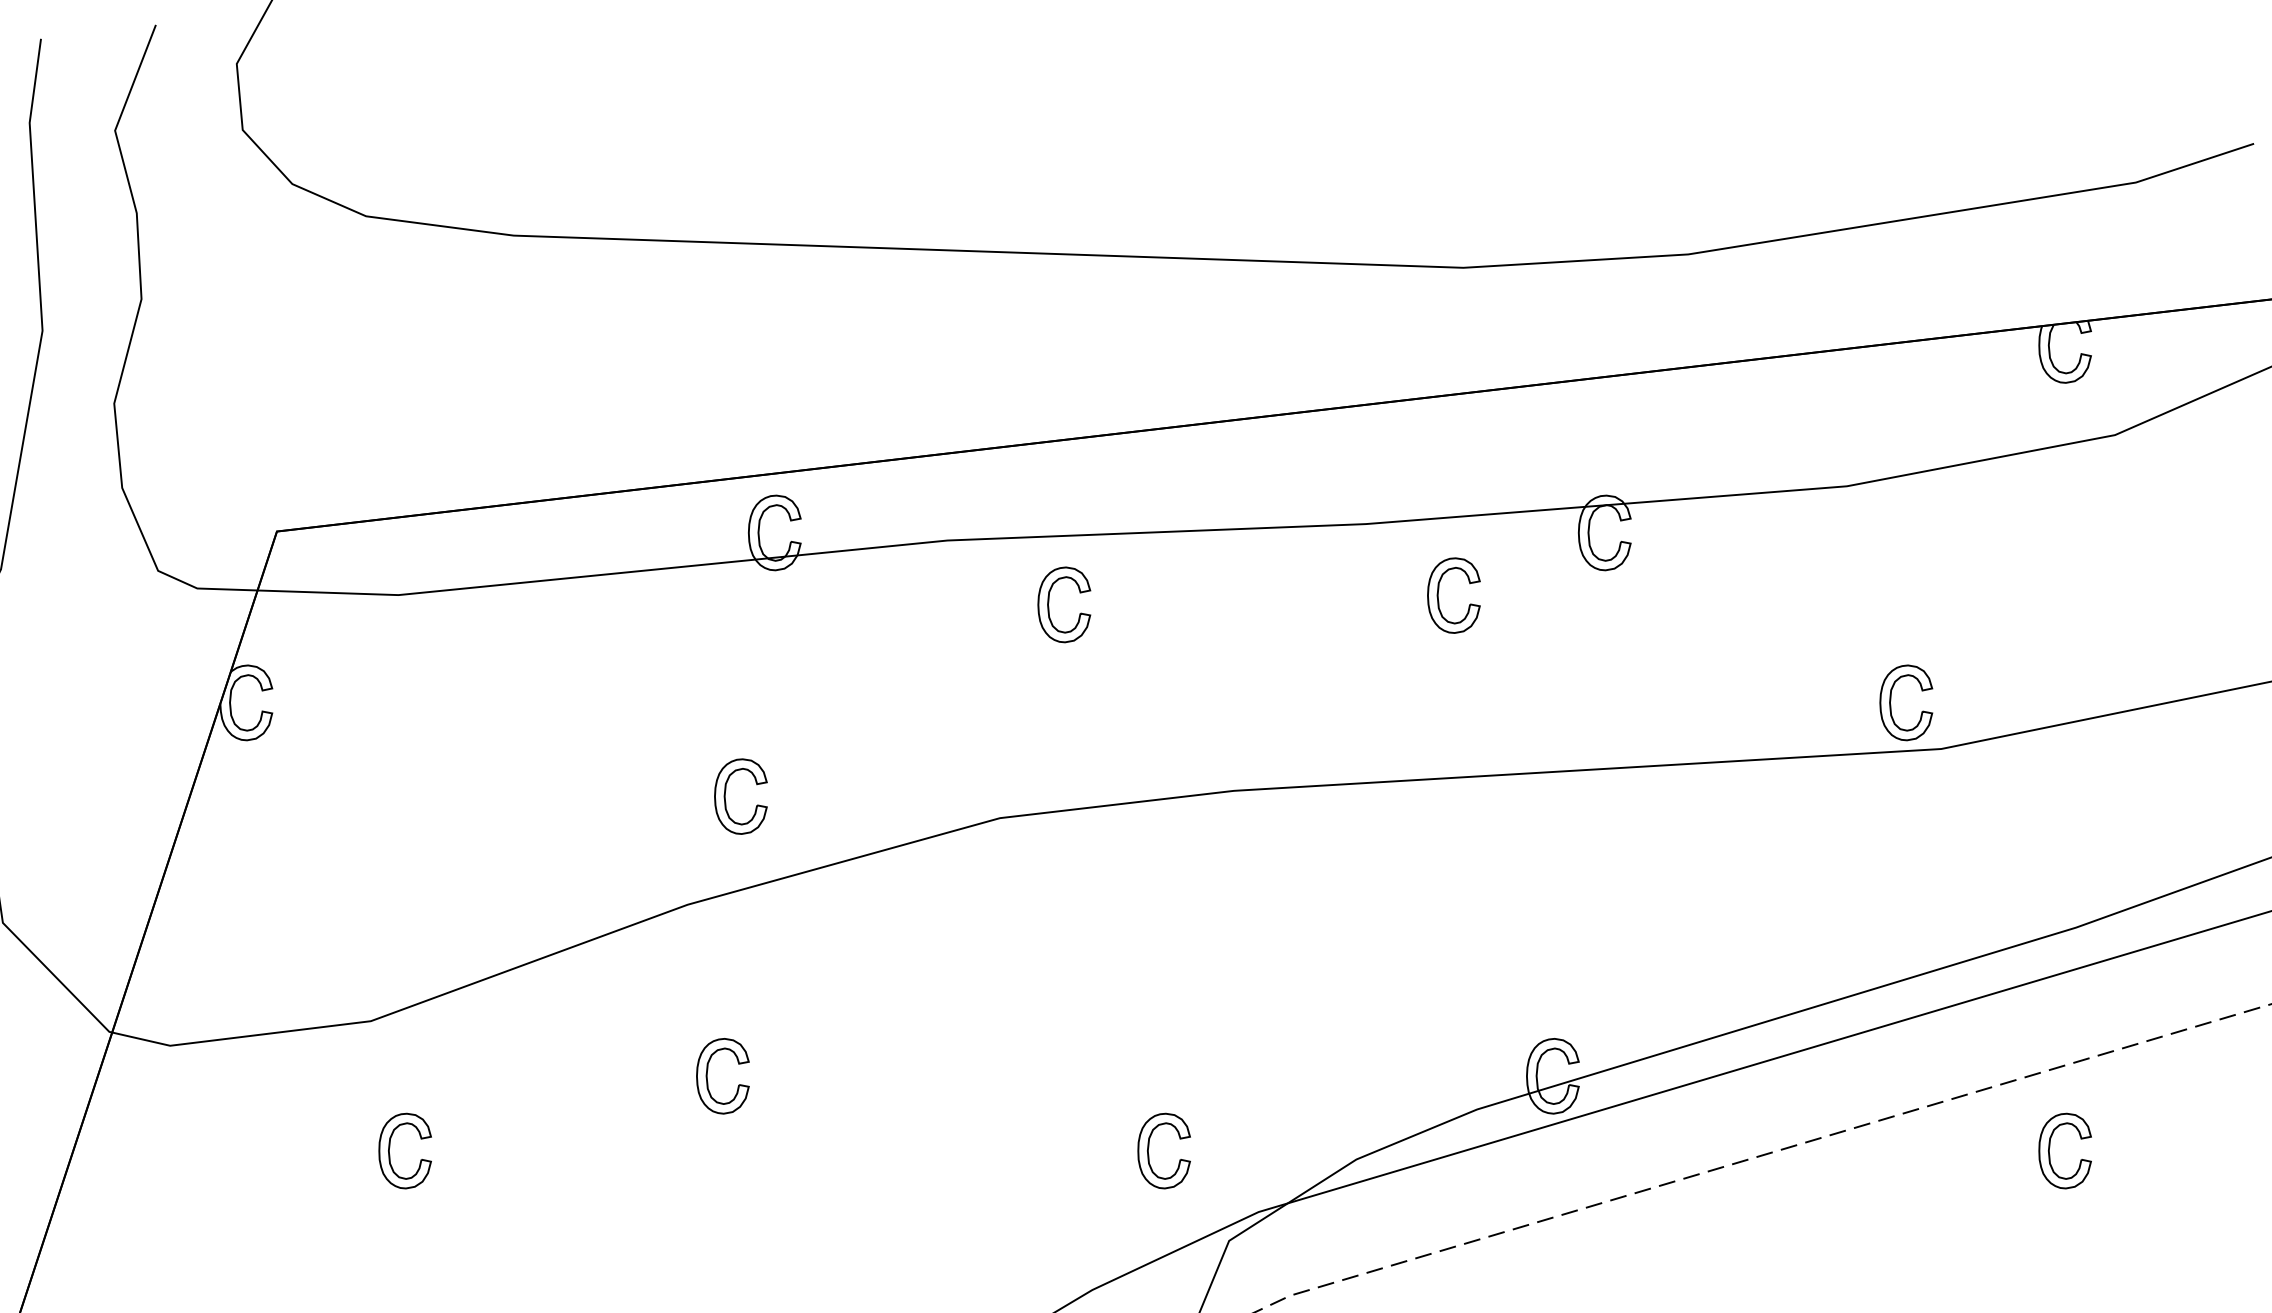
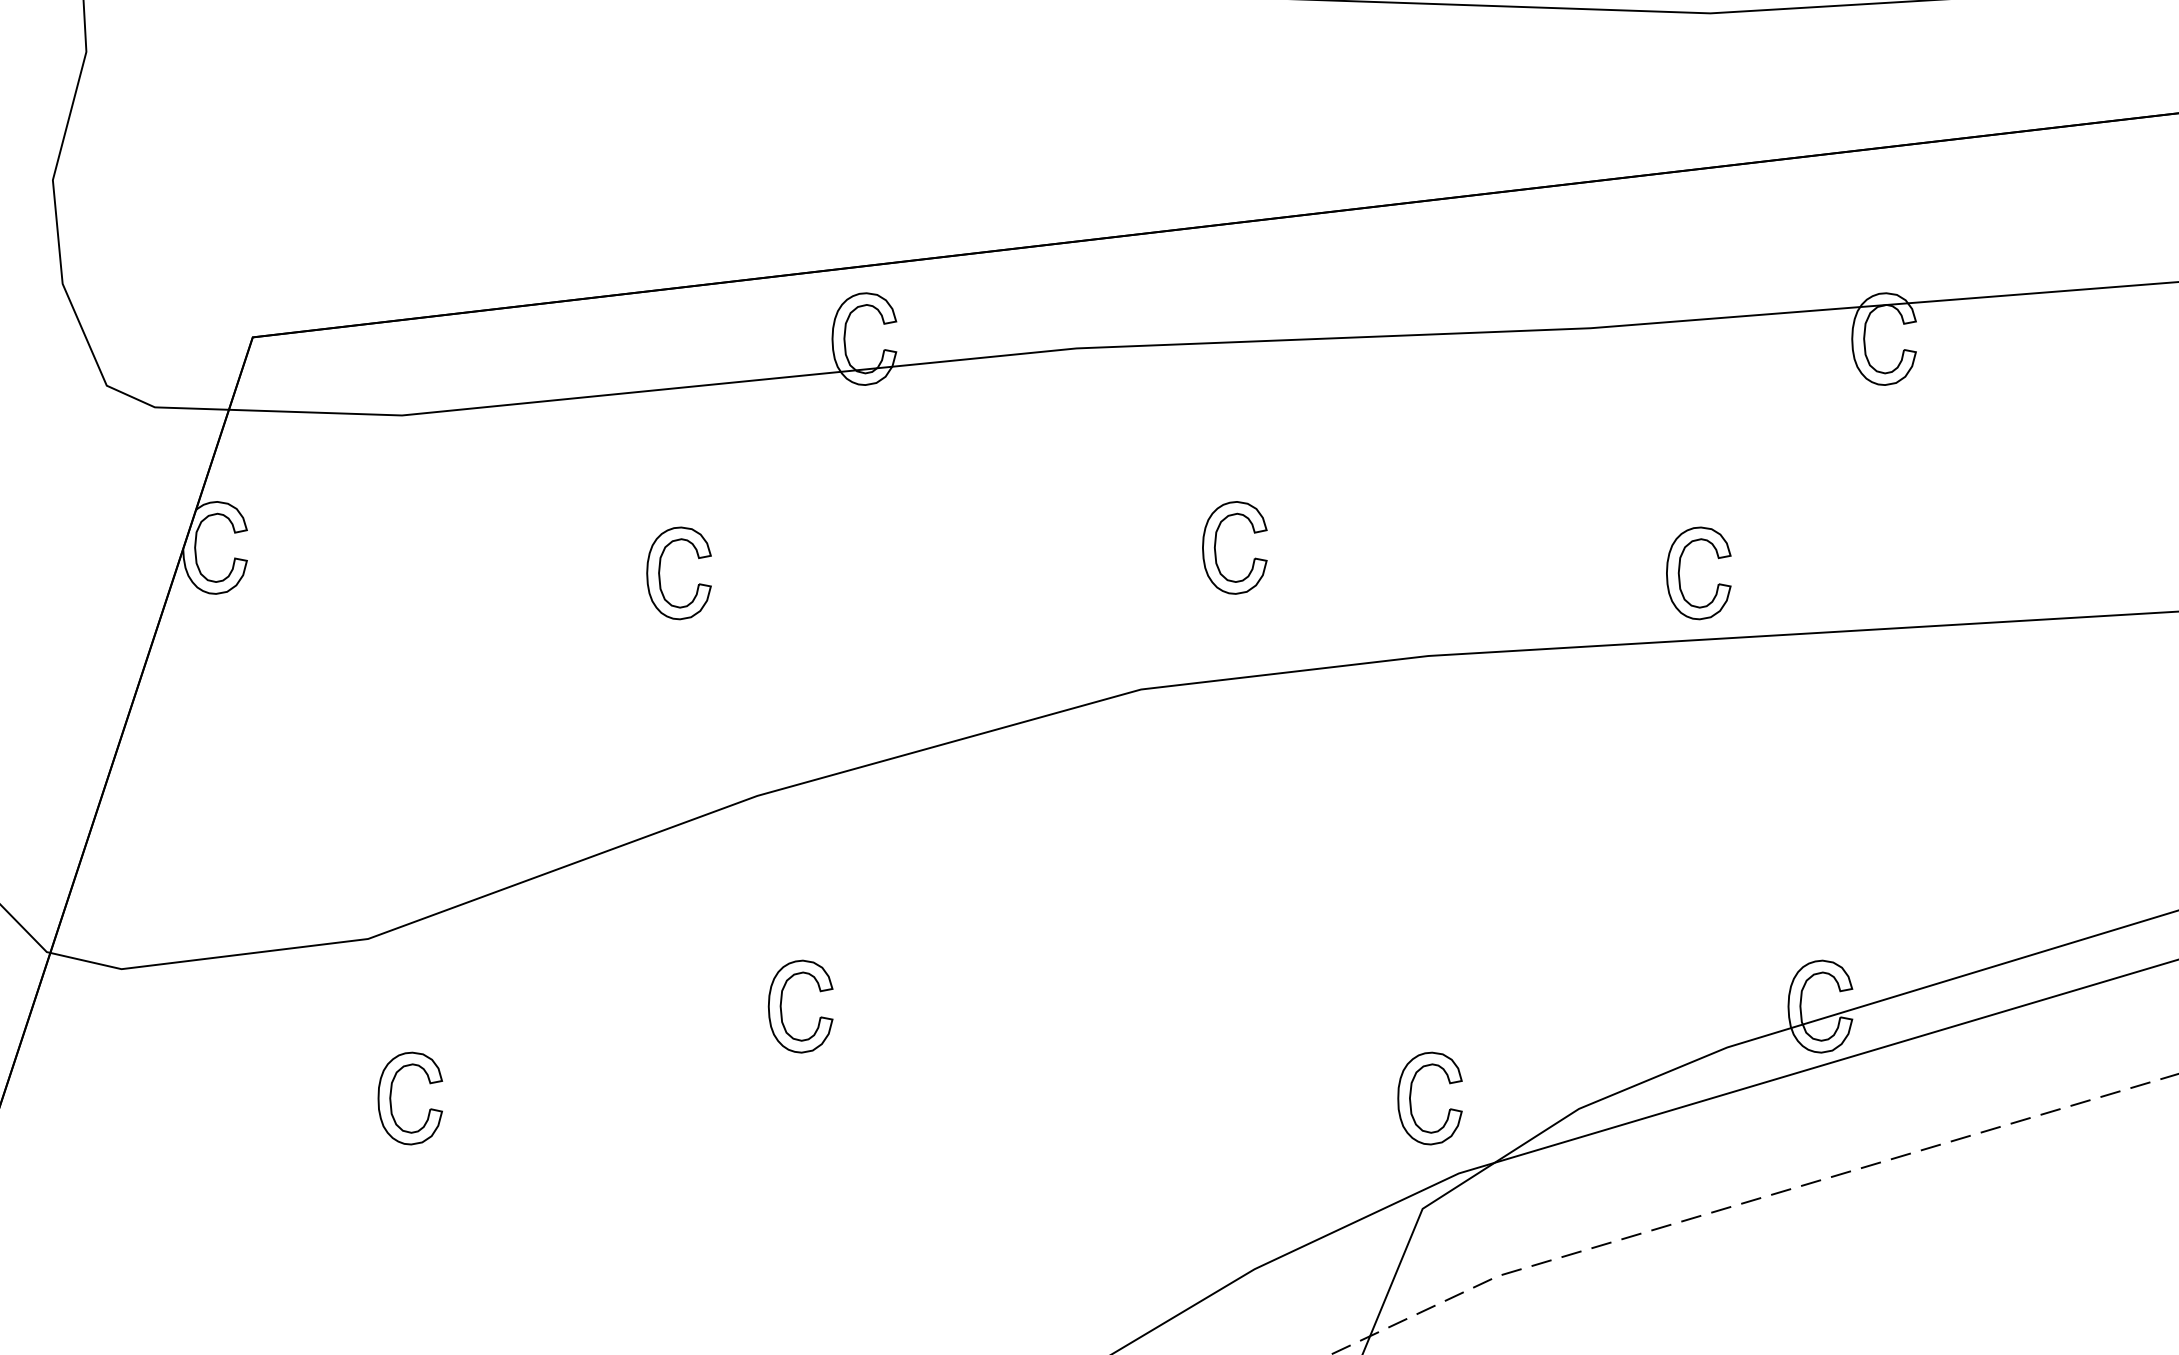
part: (1438, 595) -> (1679, 573), moved
part: (1049, 602) -> (1216, 544), moved
part: (725, 796) -> (660, 573), moved
part: (1149, 1147) -> (1412, 1094), moved

